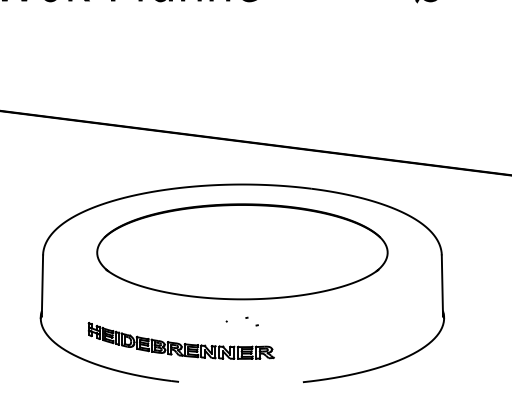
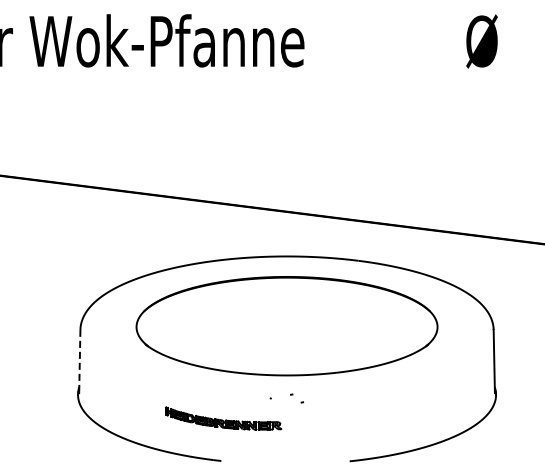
line: (42, 285) -> (79, 361), solid -> dashed
part: (181, 340) -> (223, 418), size x0.6

